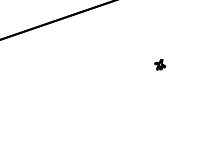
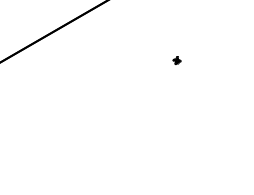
part: (159, 64) -> (176, 60), size x0.6

